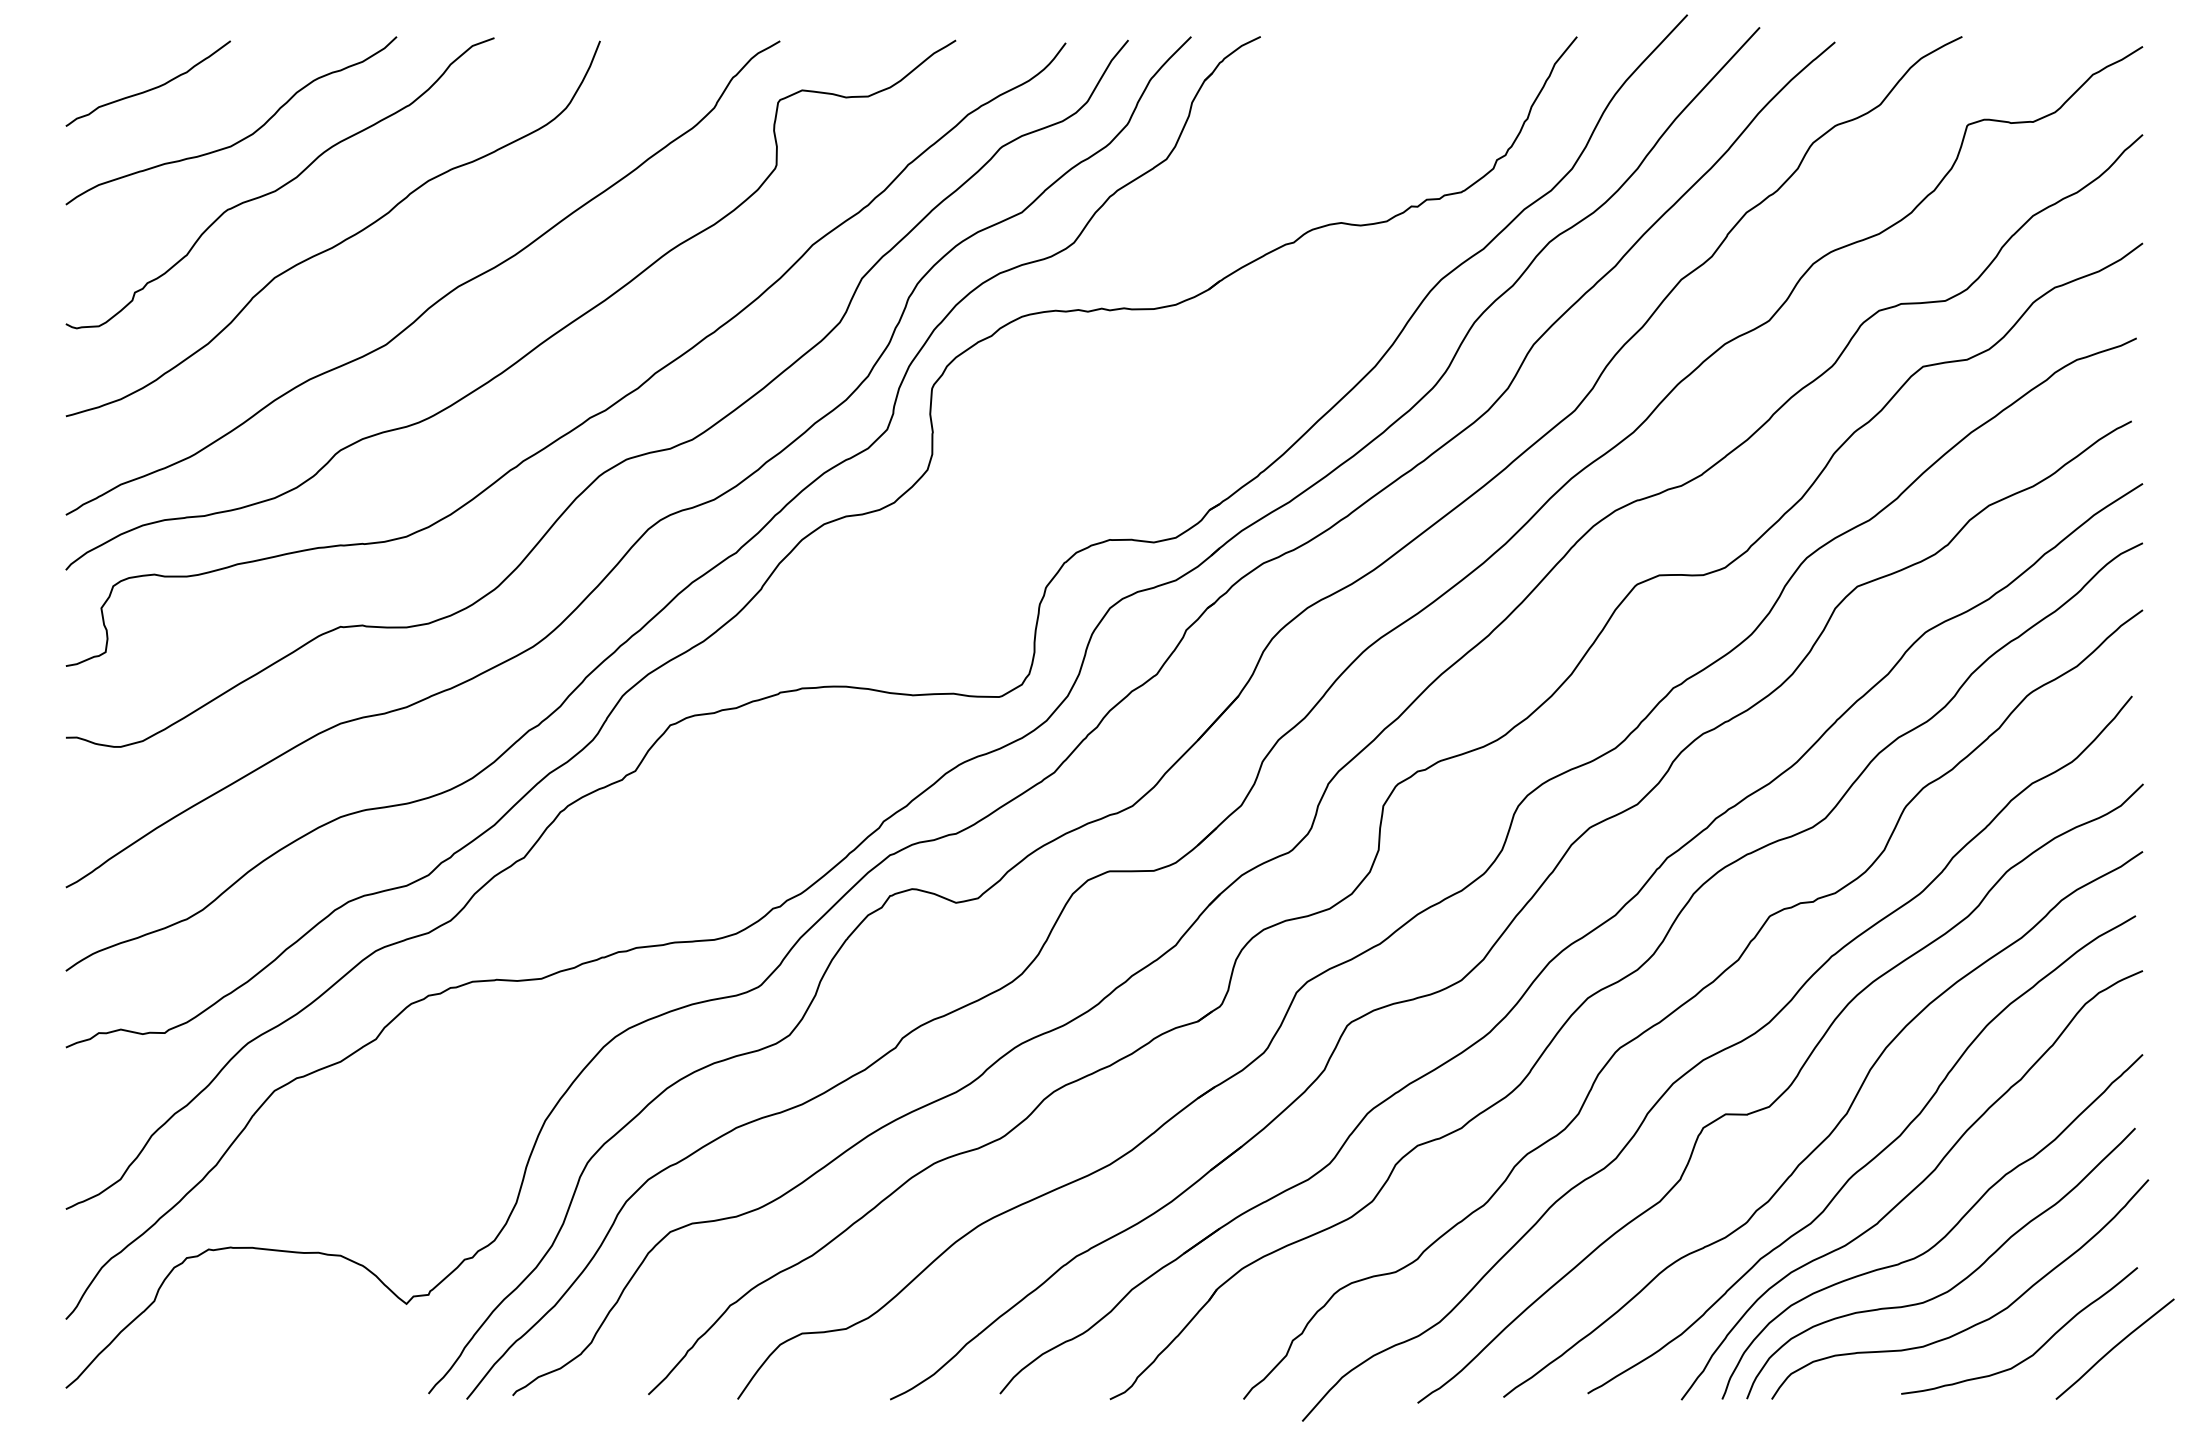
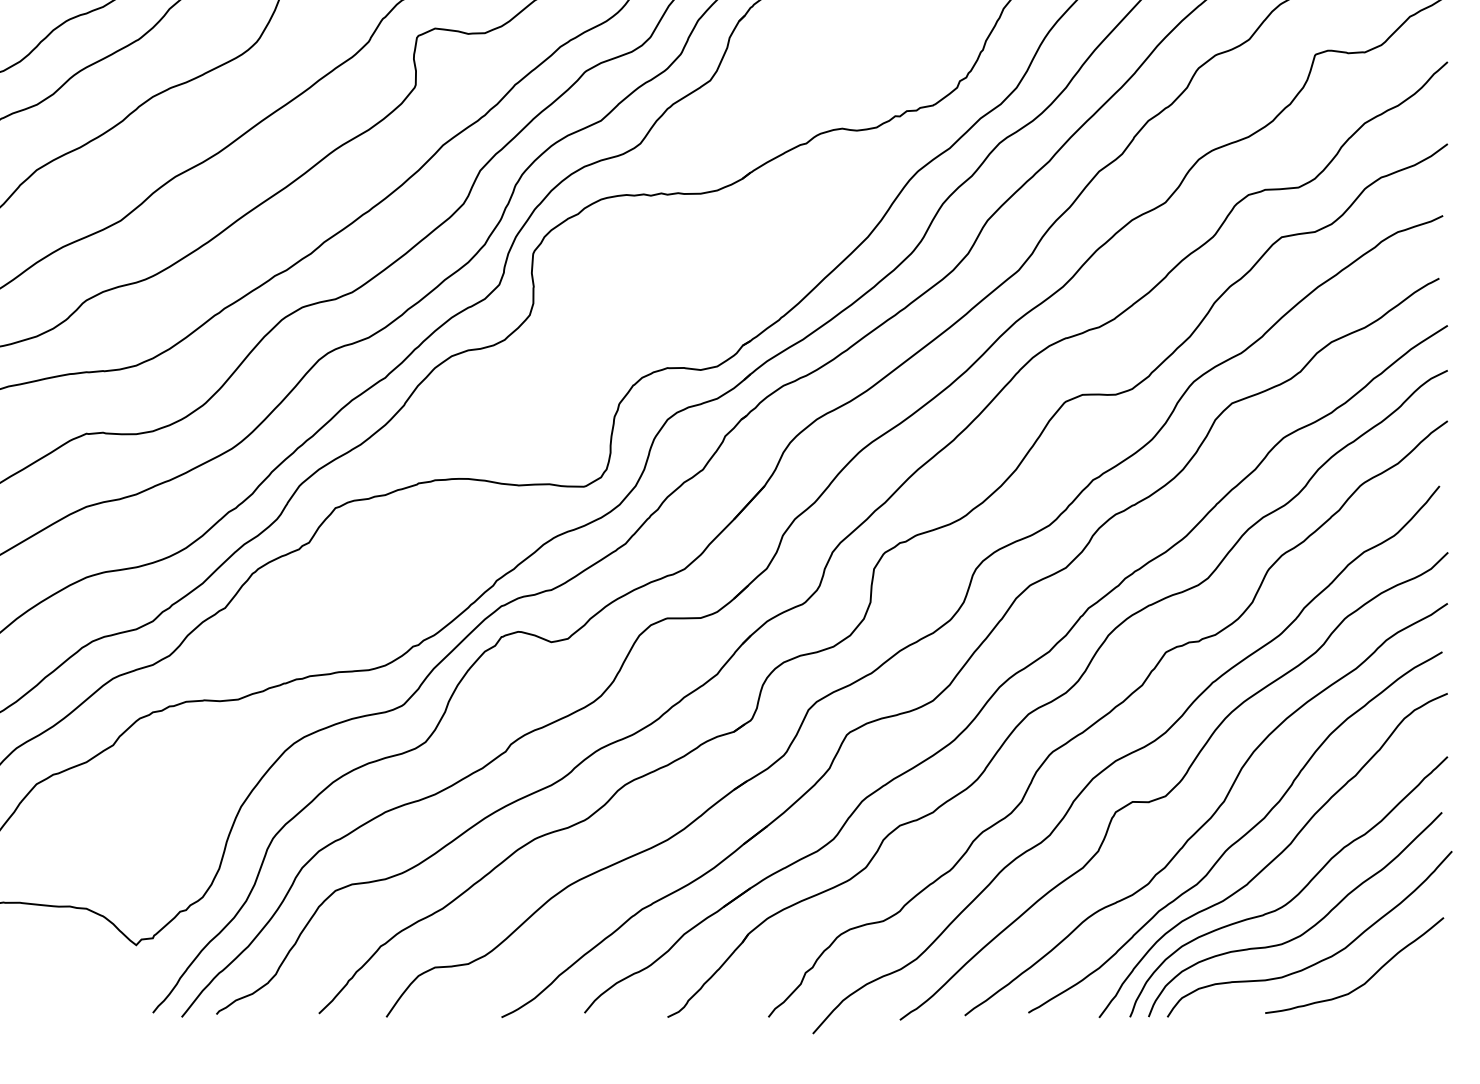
curve: (2114, 1348) -> (1426, 978), removed

